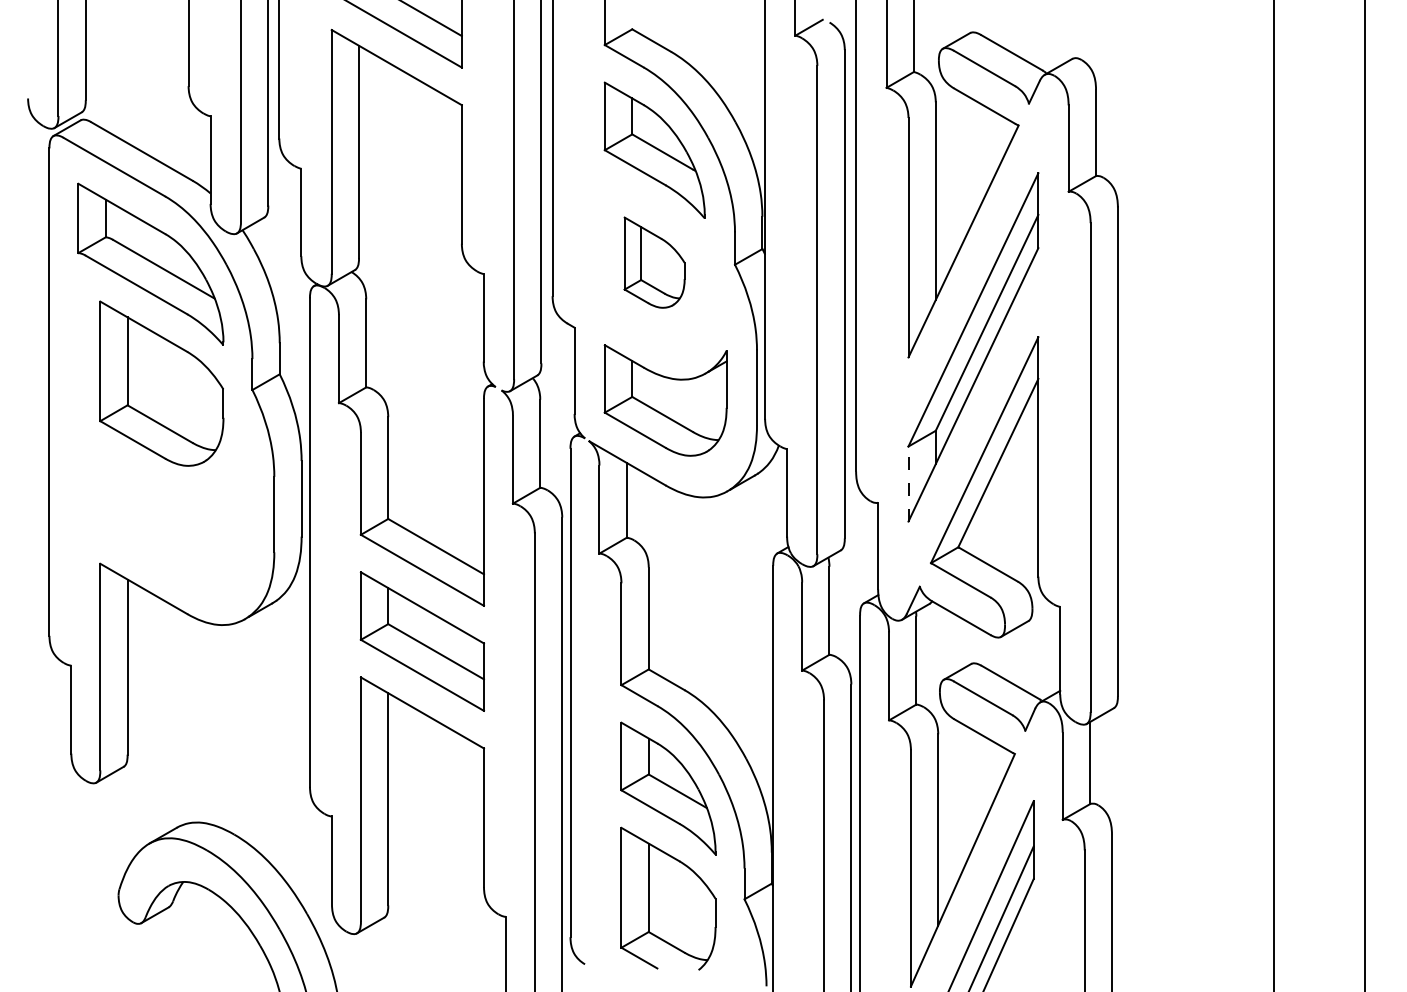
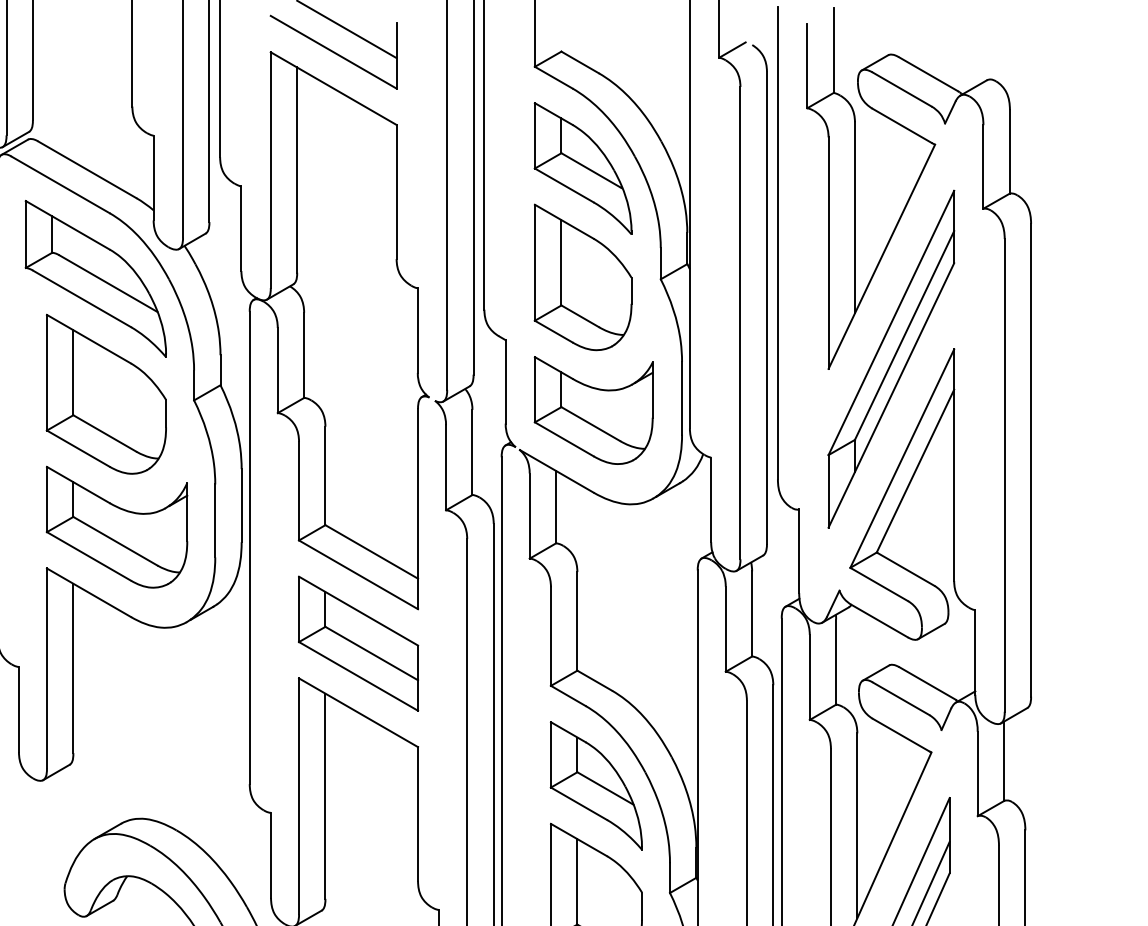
part: (654, 262) -> (582, 277), size x1.67
line: (908, 484) -> (828, 491), dashed -> solid
part: (172, 520) -> (116, 526), added

